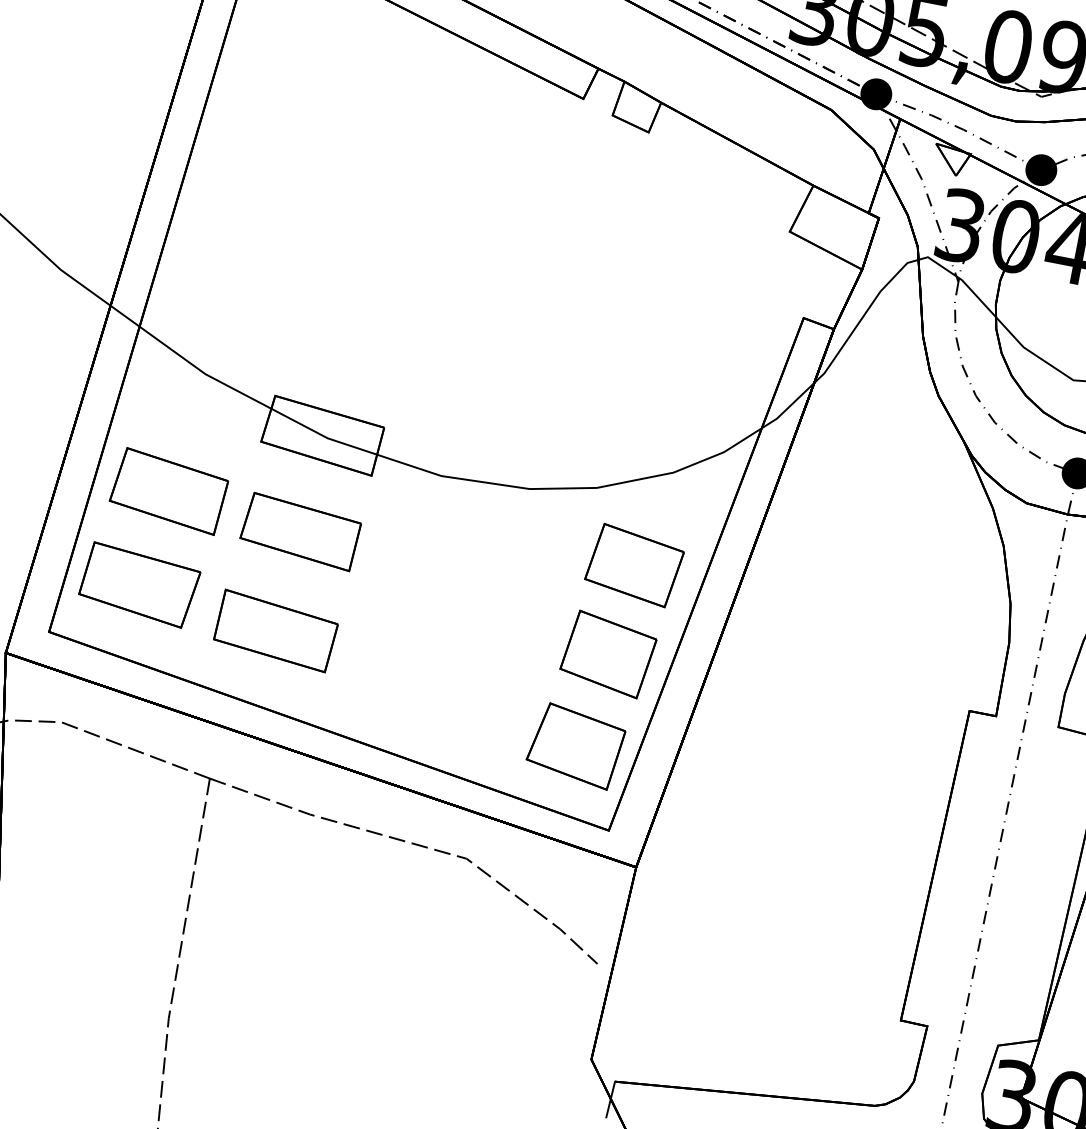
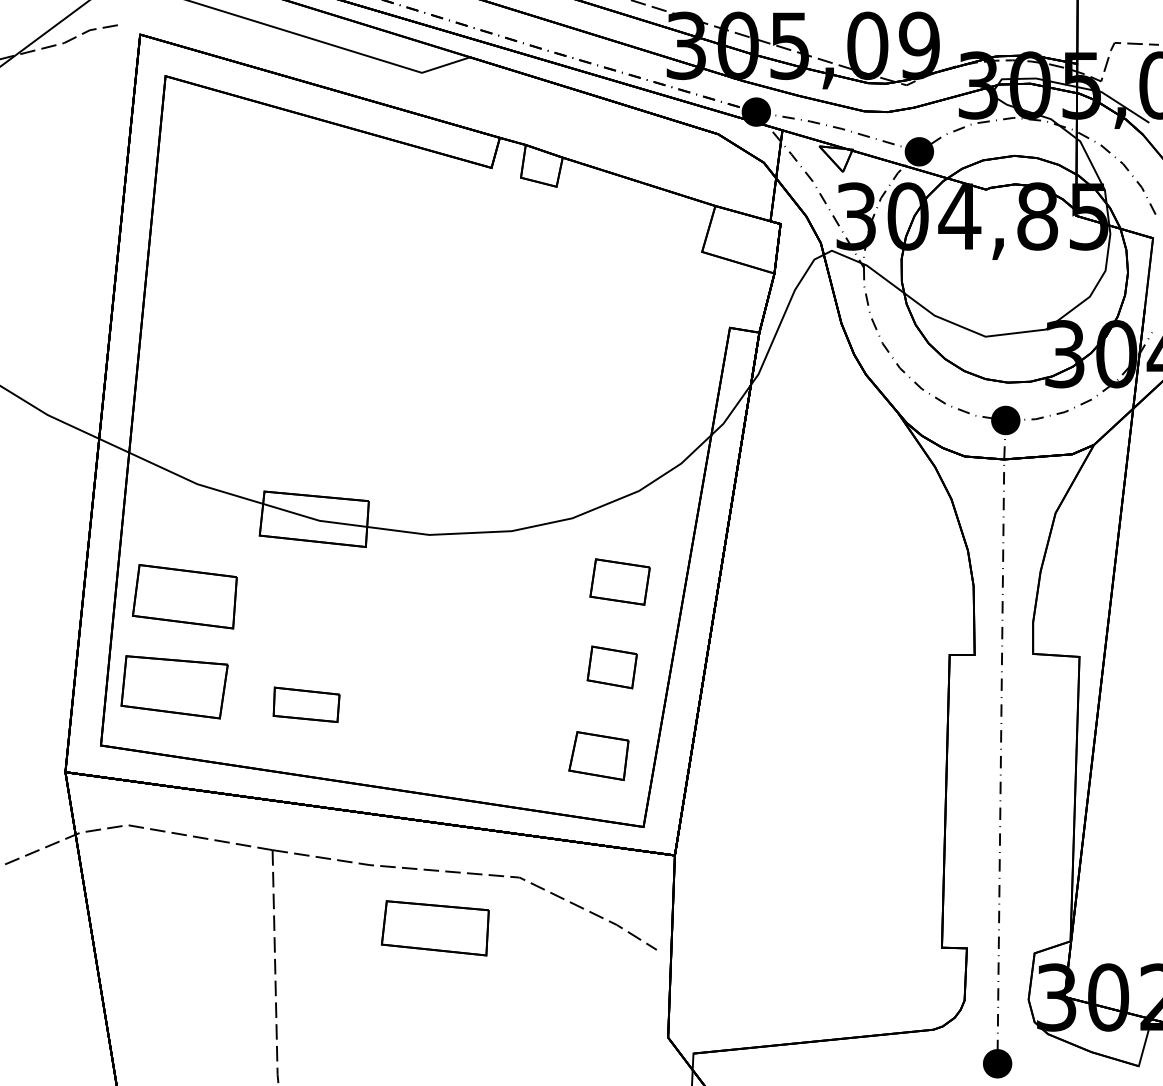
part: (300, 531) -> (435, 928), moved
part: (633, 564) -> (619, 581), size x0.7
part: (275, 630) -> (306, 704), size x0.6
part: (608, 654) -> (612, 667), size x0.6
part: (575, 745) -> (598, 755), size x0.7

